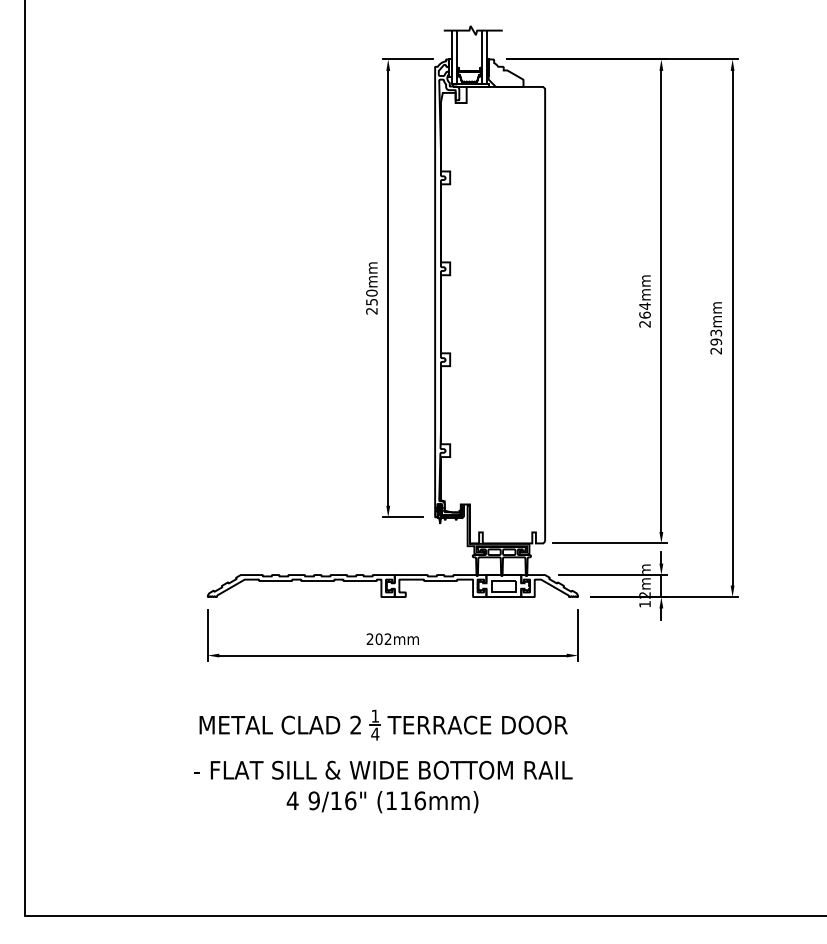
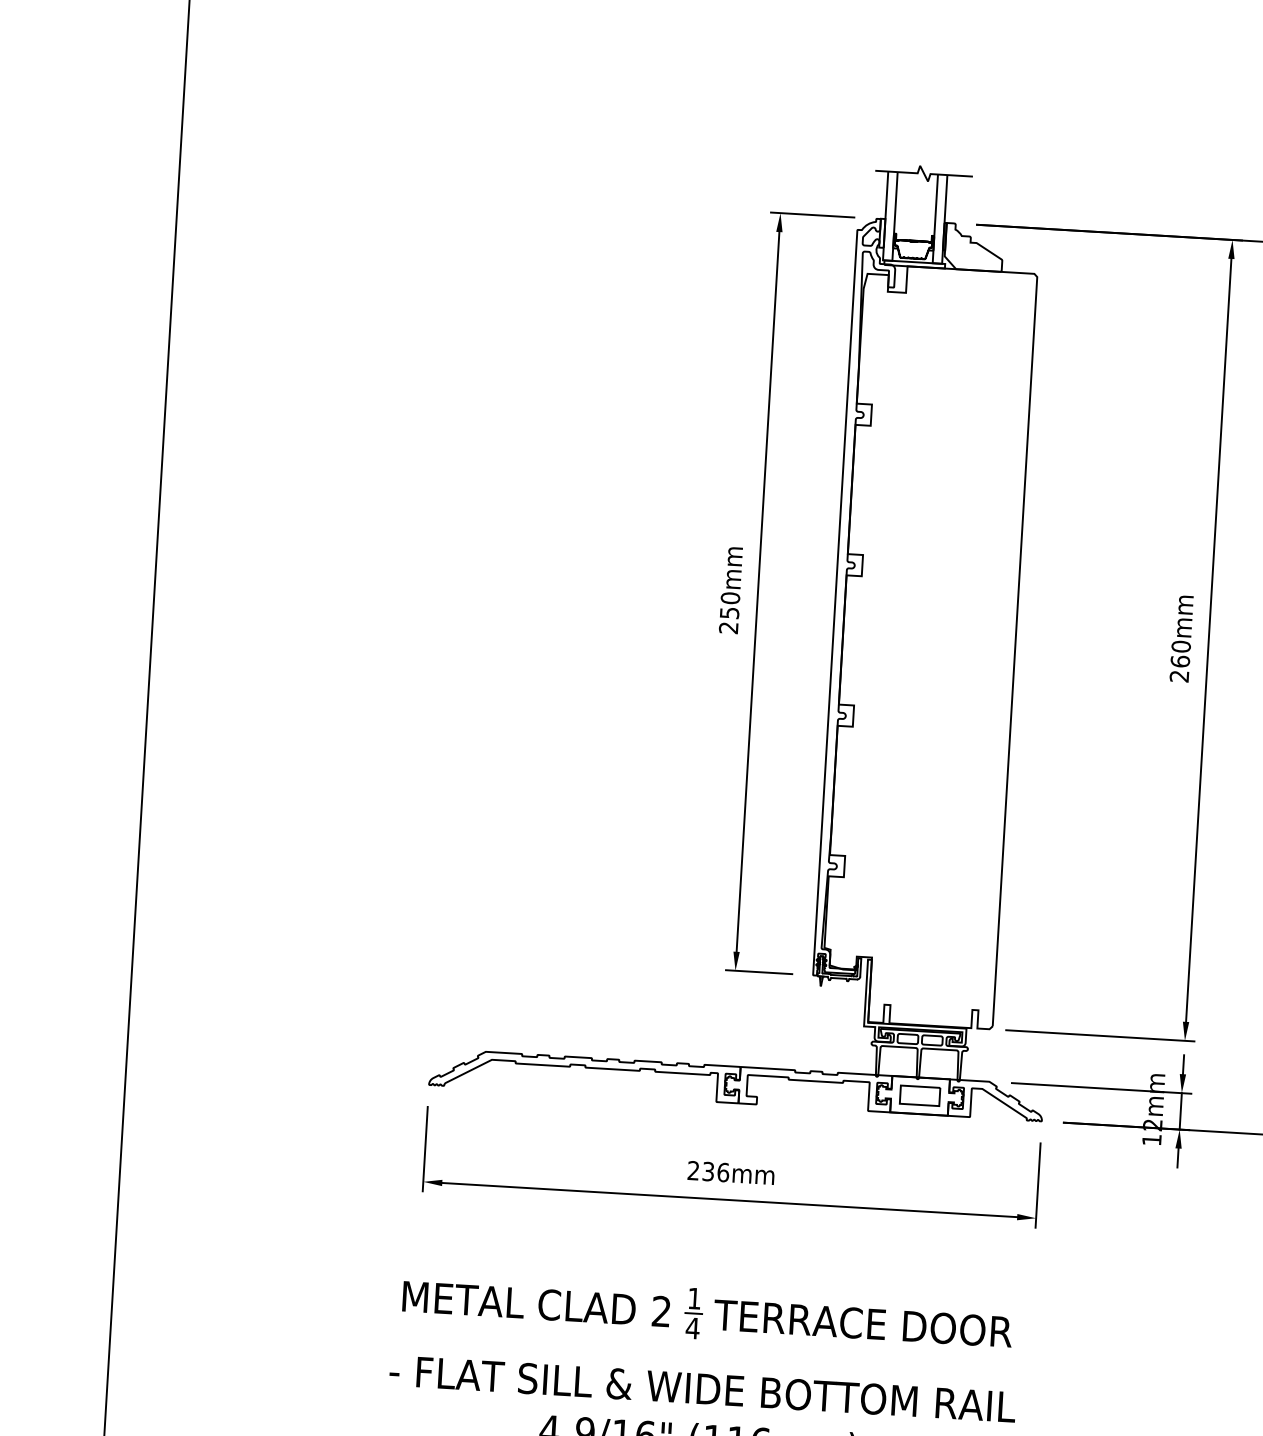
text: (644, 305) -> (1180, 645), 264mm -> 260mm
text: (383, 639) -> (715, 1172), 202mm -> 236mm

